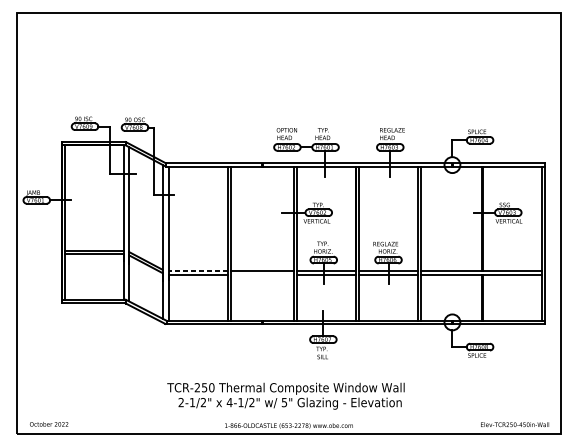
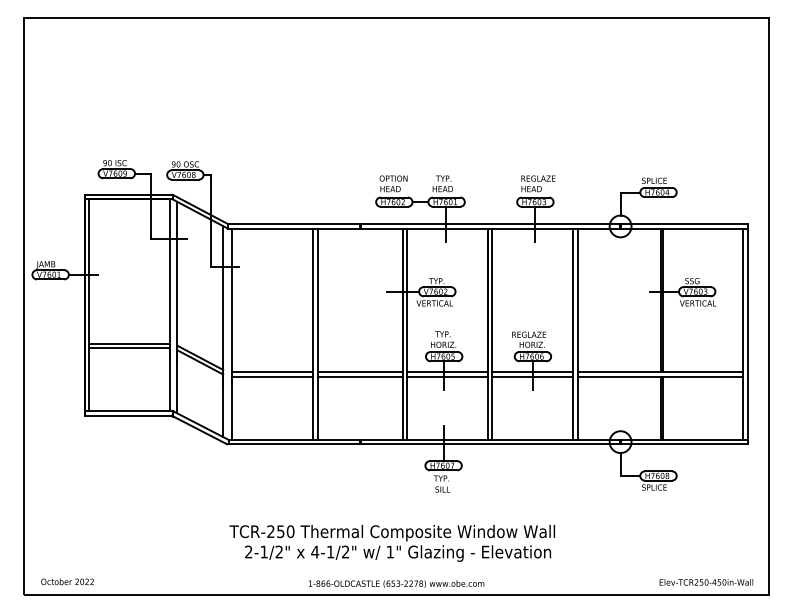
line: (198, 271) -> (272, 372), dashed -> solid
line: (262, 274) -> (359, 376), added
text: (283, 402) -> (389, 551), 5" -> 1"

